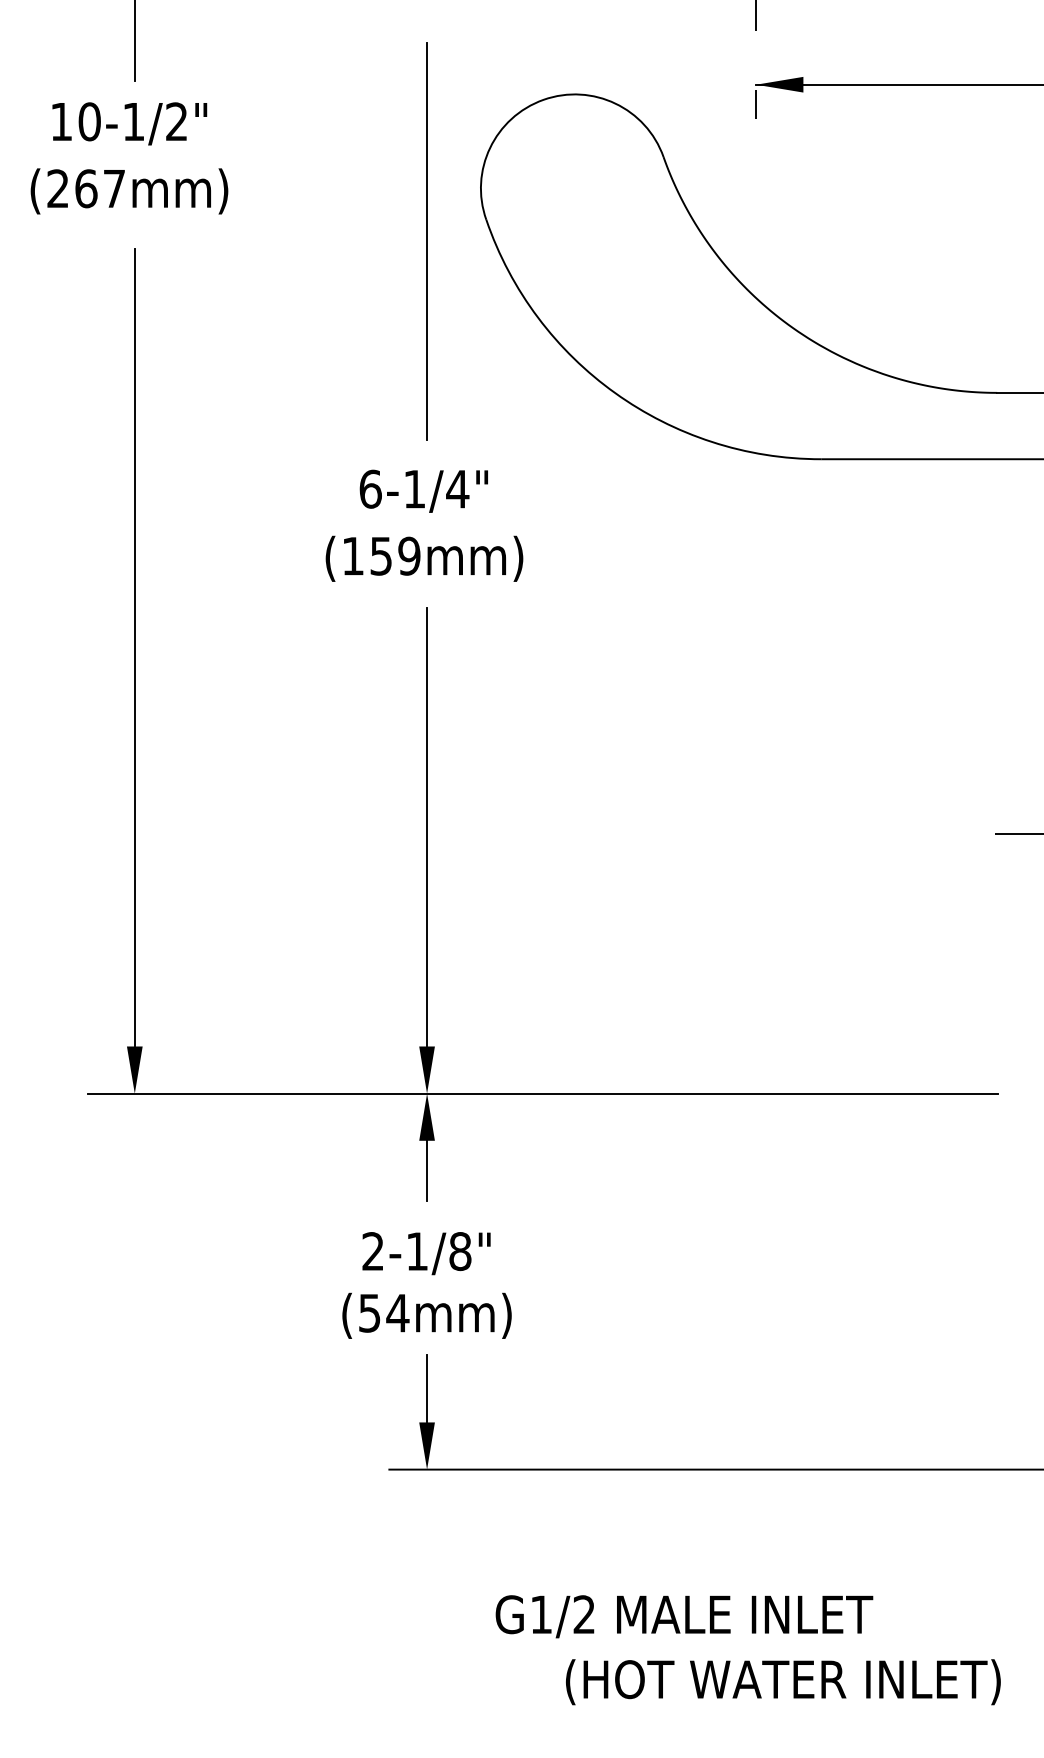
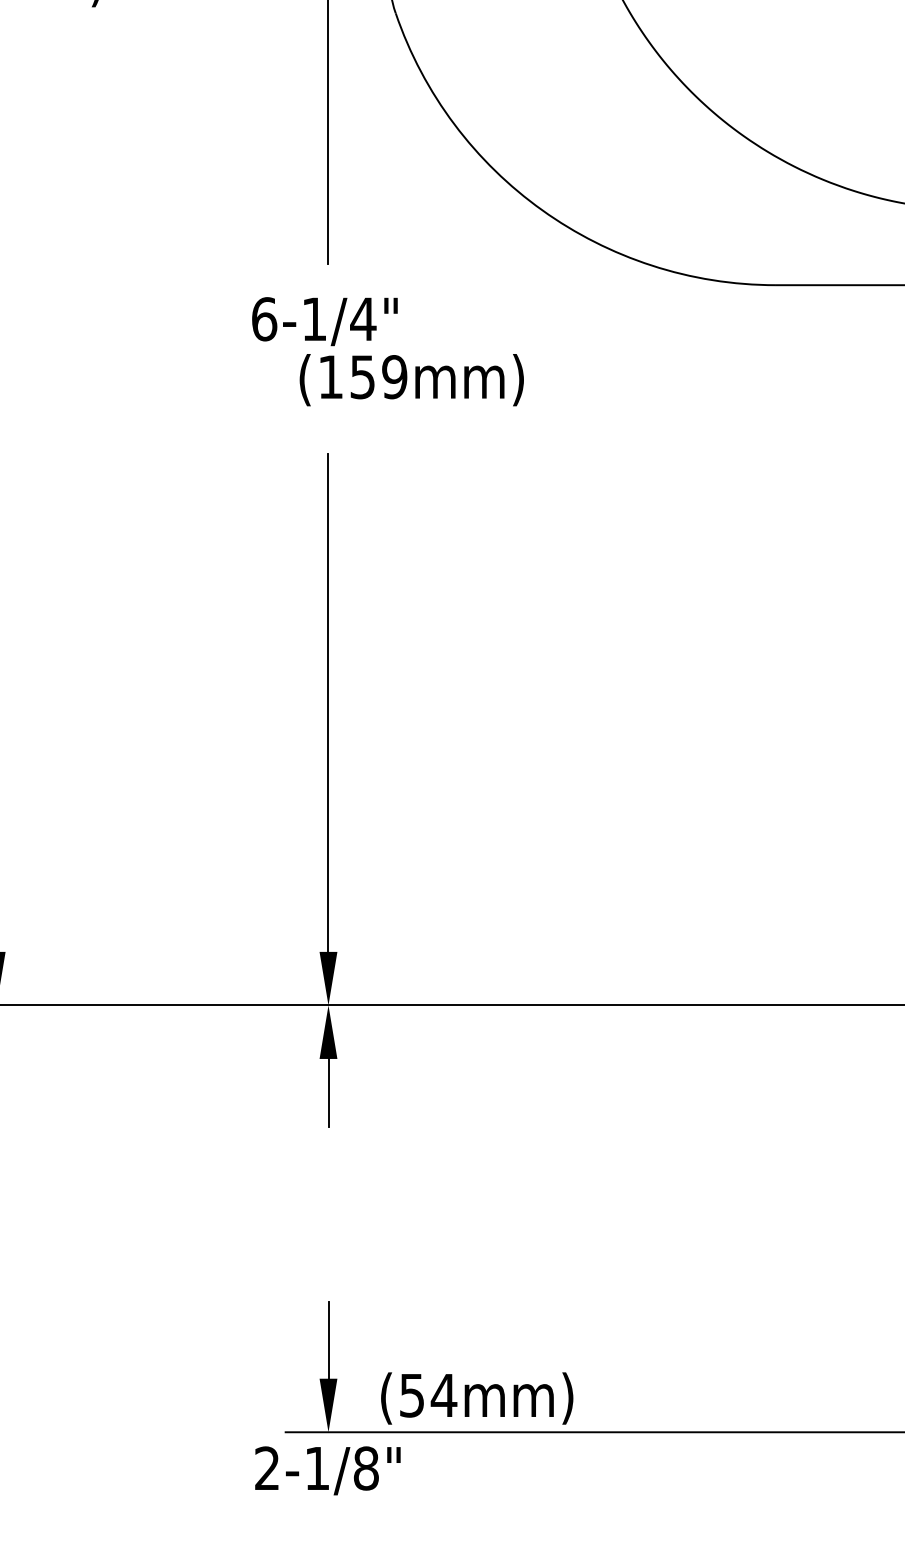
text: (424, 558) -> (411, 379), moved
text: (426, 1253) -> (327, 1470), moved
text: (426, 1315) -> (476, 1398), moved

